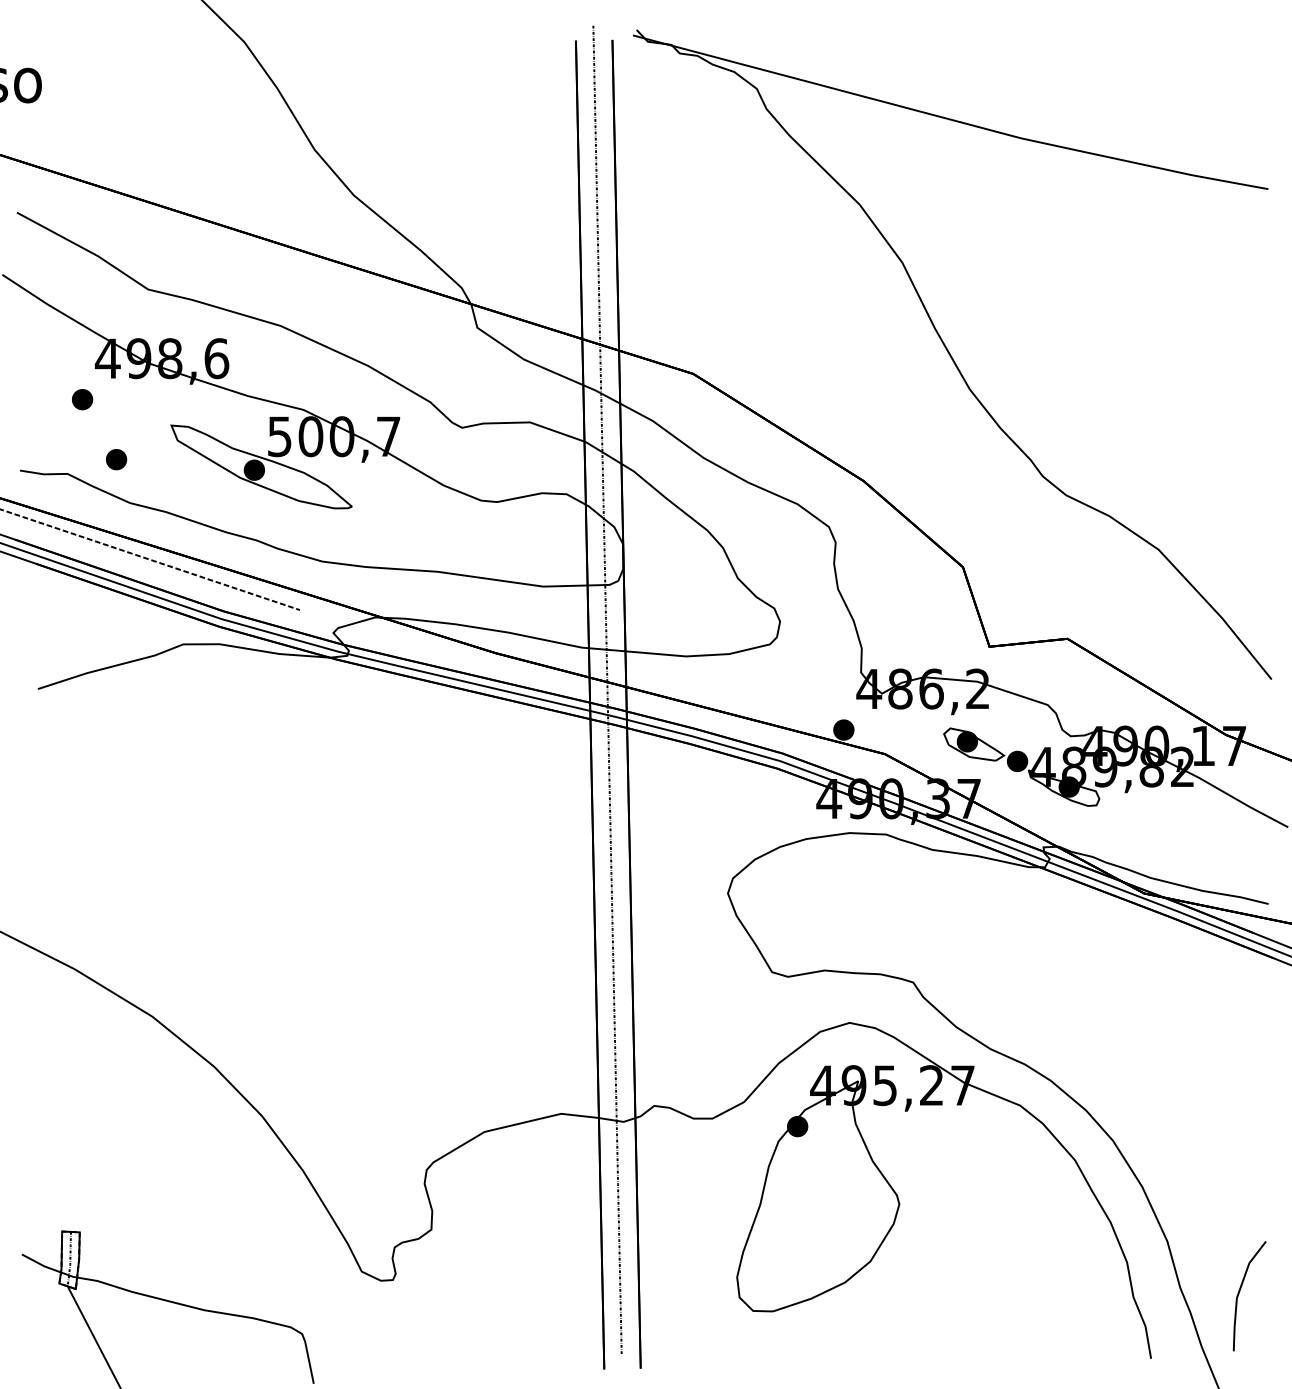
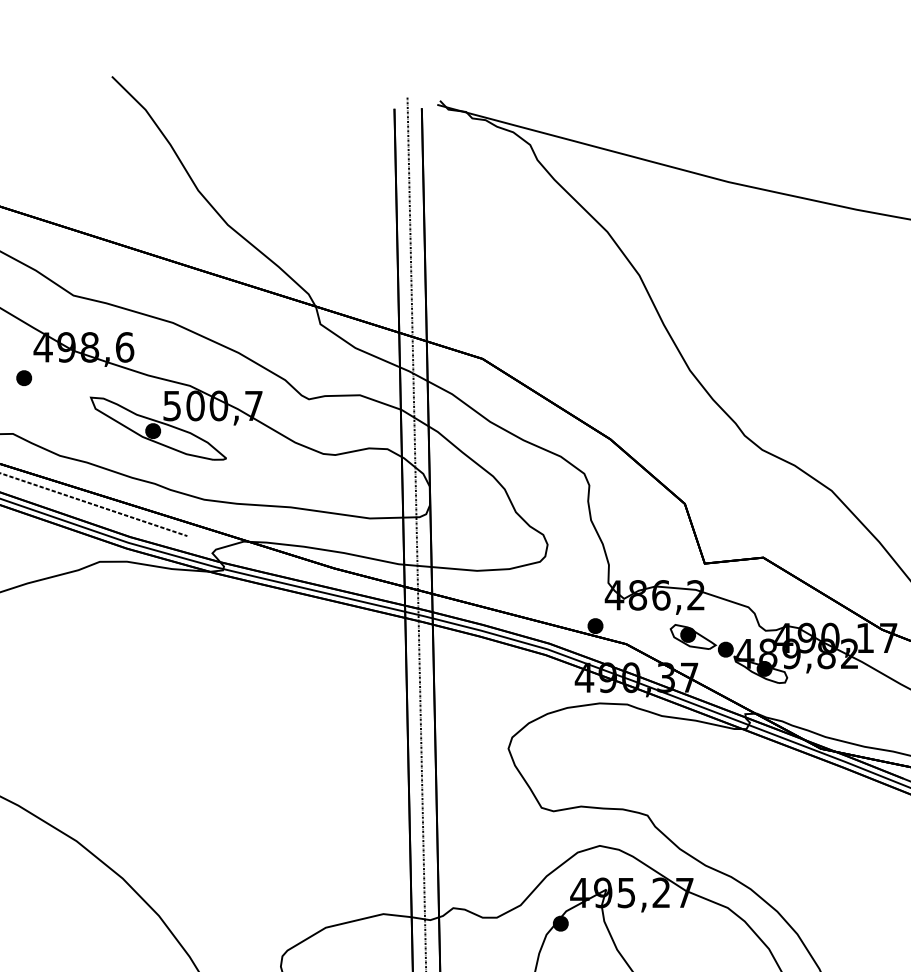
part: (116, 459) -> (49, 423), removed

